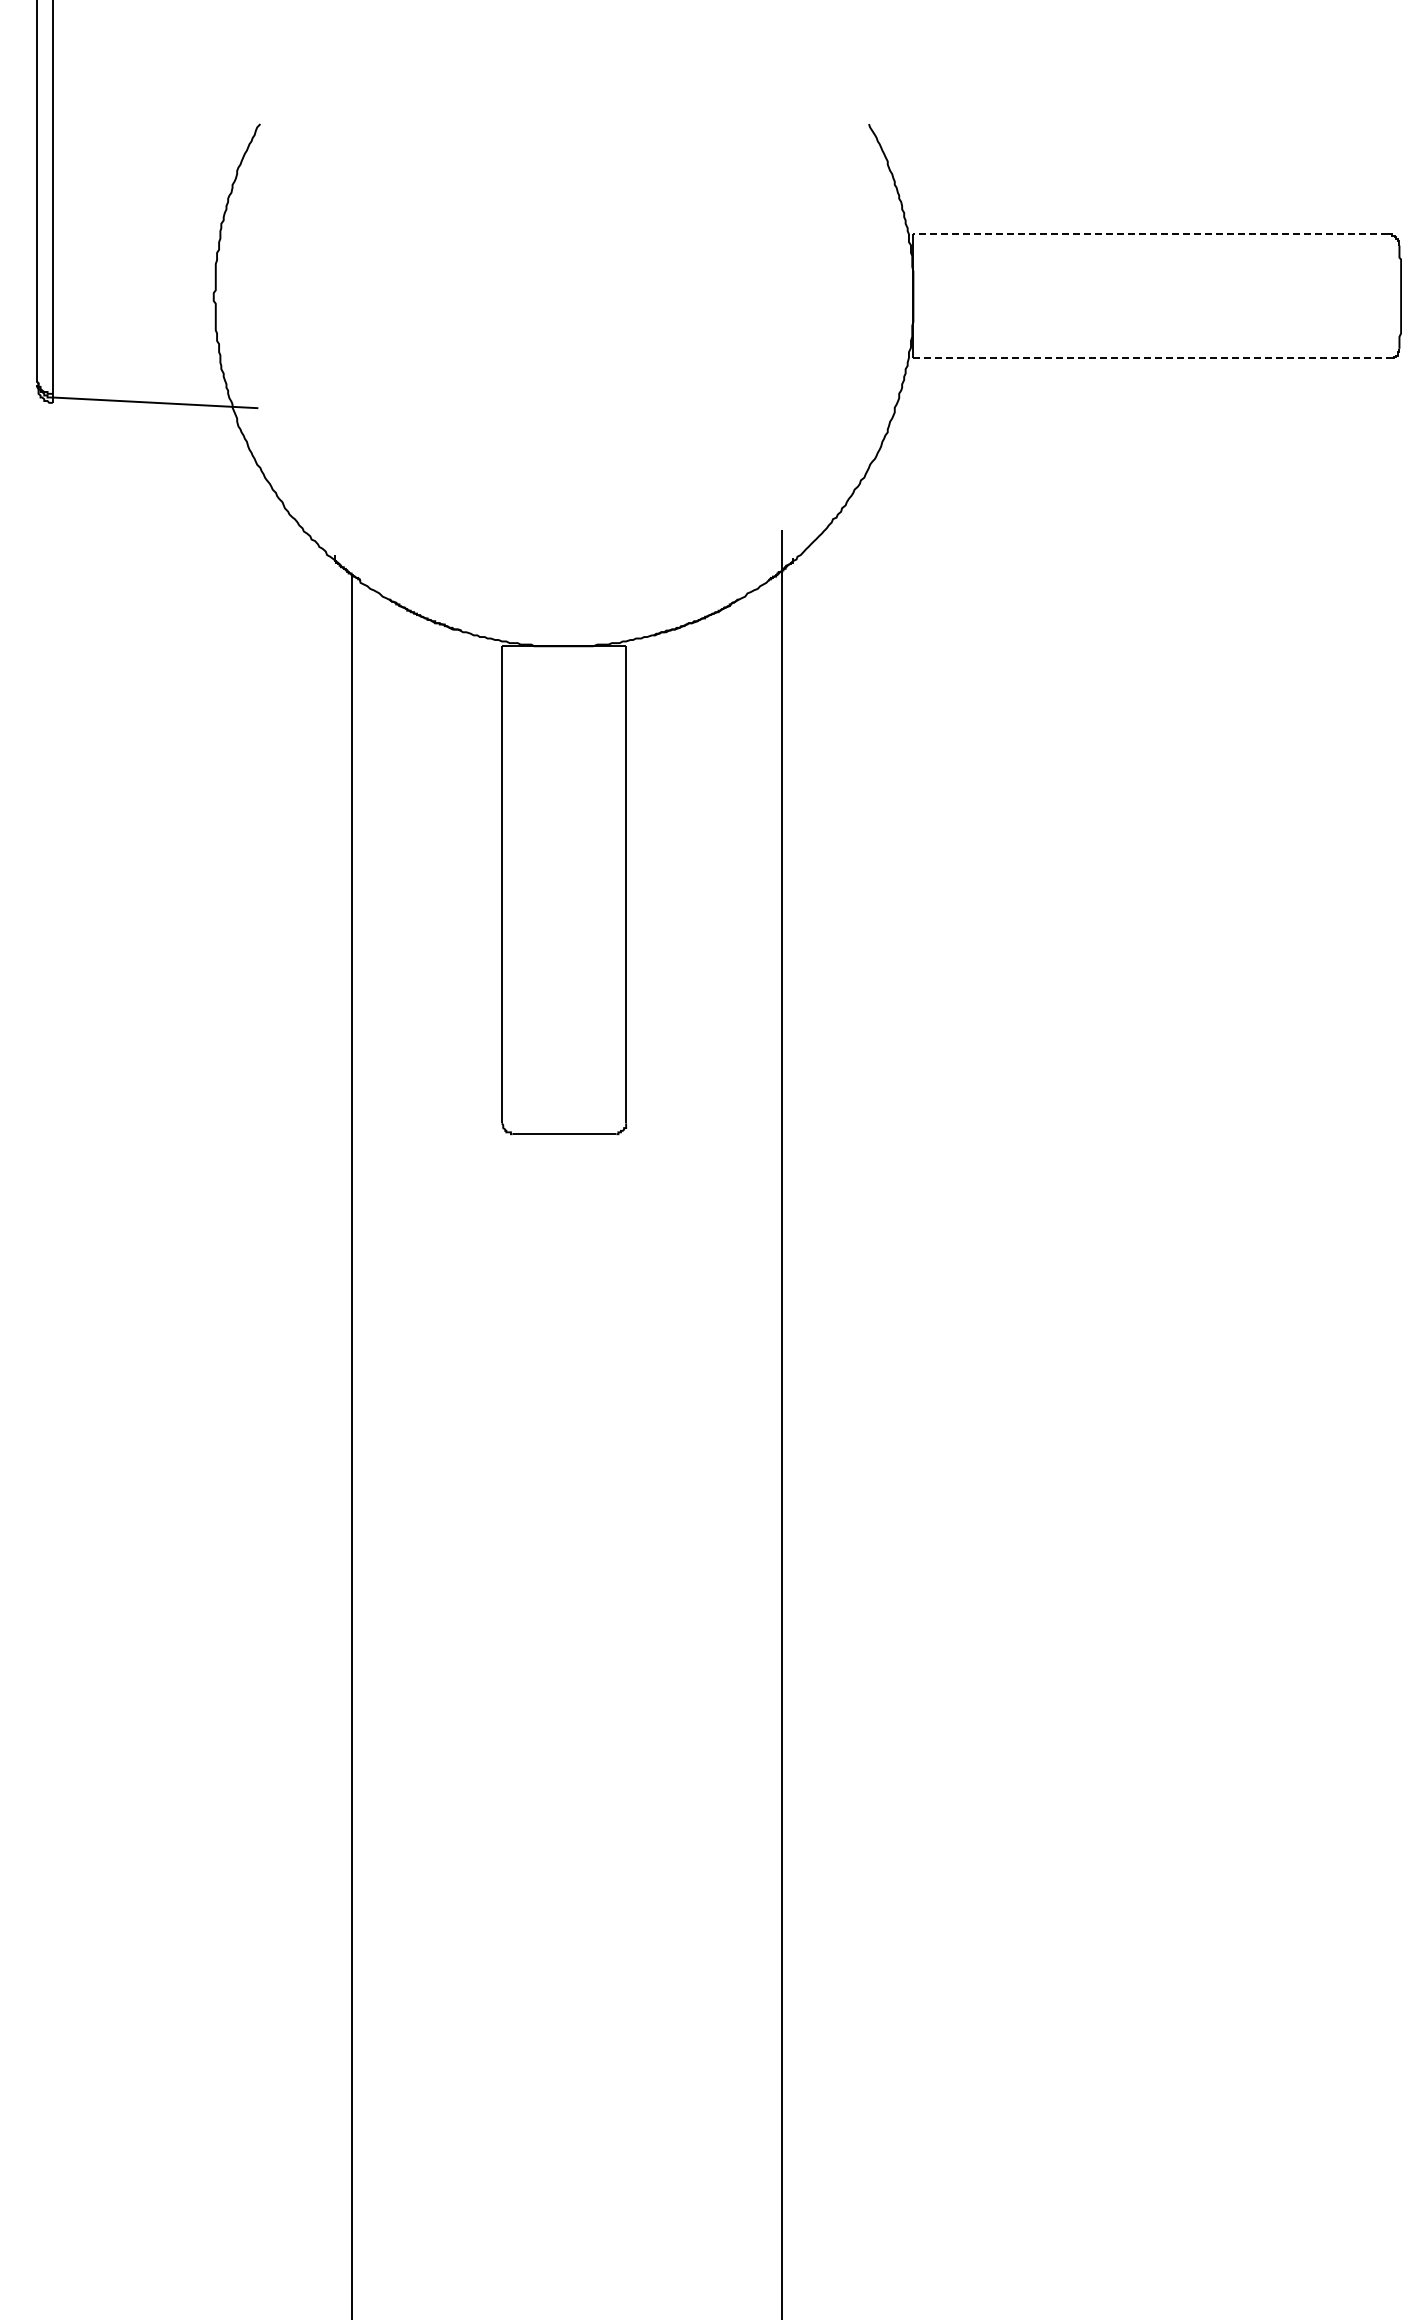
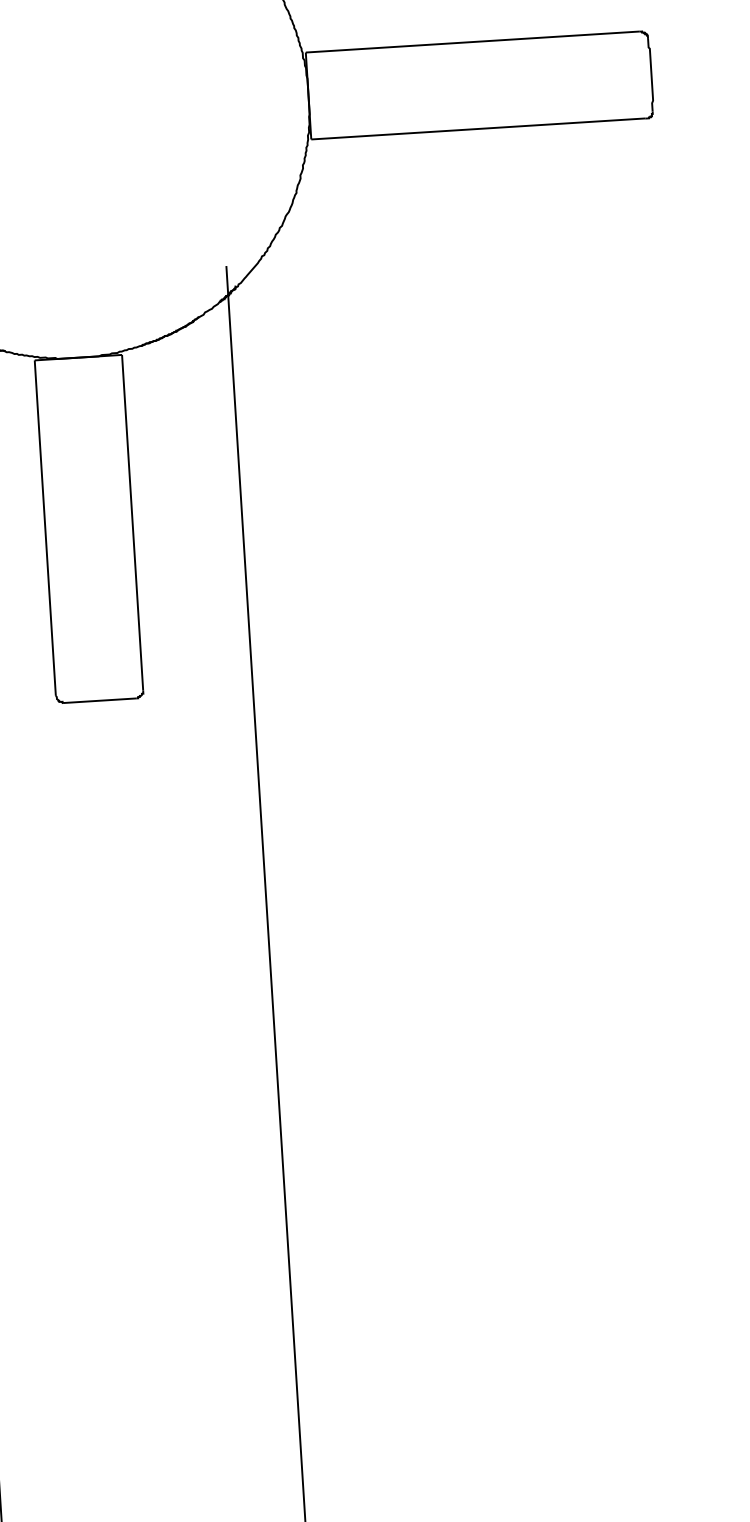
line: (1150, 234) -> (472, 42), dashed -> solid
line: (1150, 357) -> (477, 128), dashed -> solid

